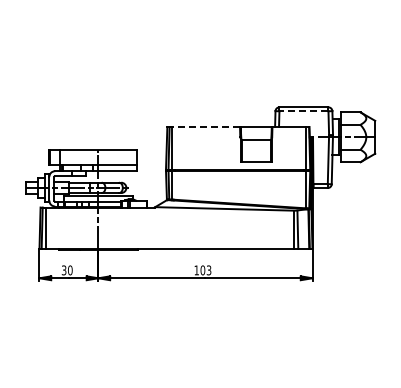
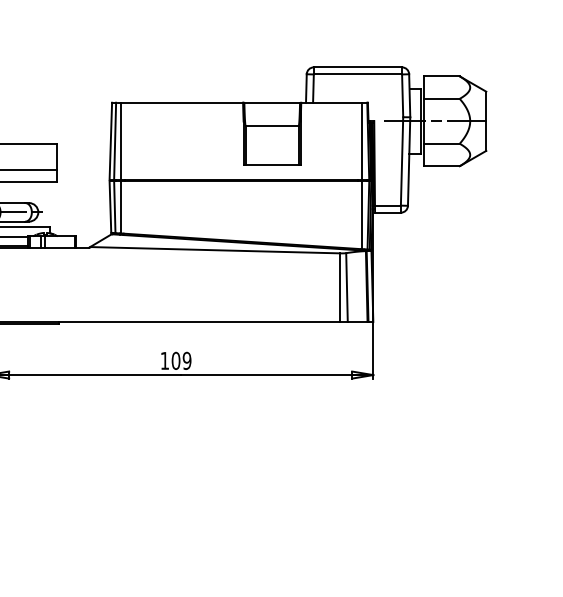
line: (303, 111) -> (357, 74), dashed -> solid
line: (206, 127) -> (182, 103), dashed -> solid
text: (208, 270) -> (186, 361), 103 -> 109

